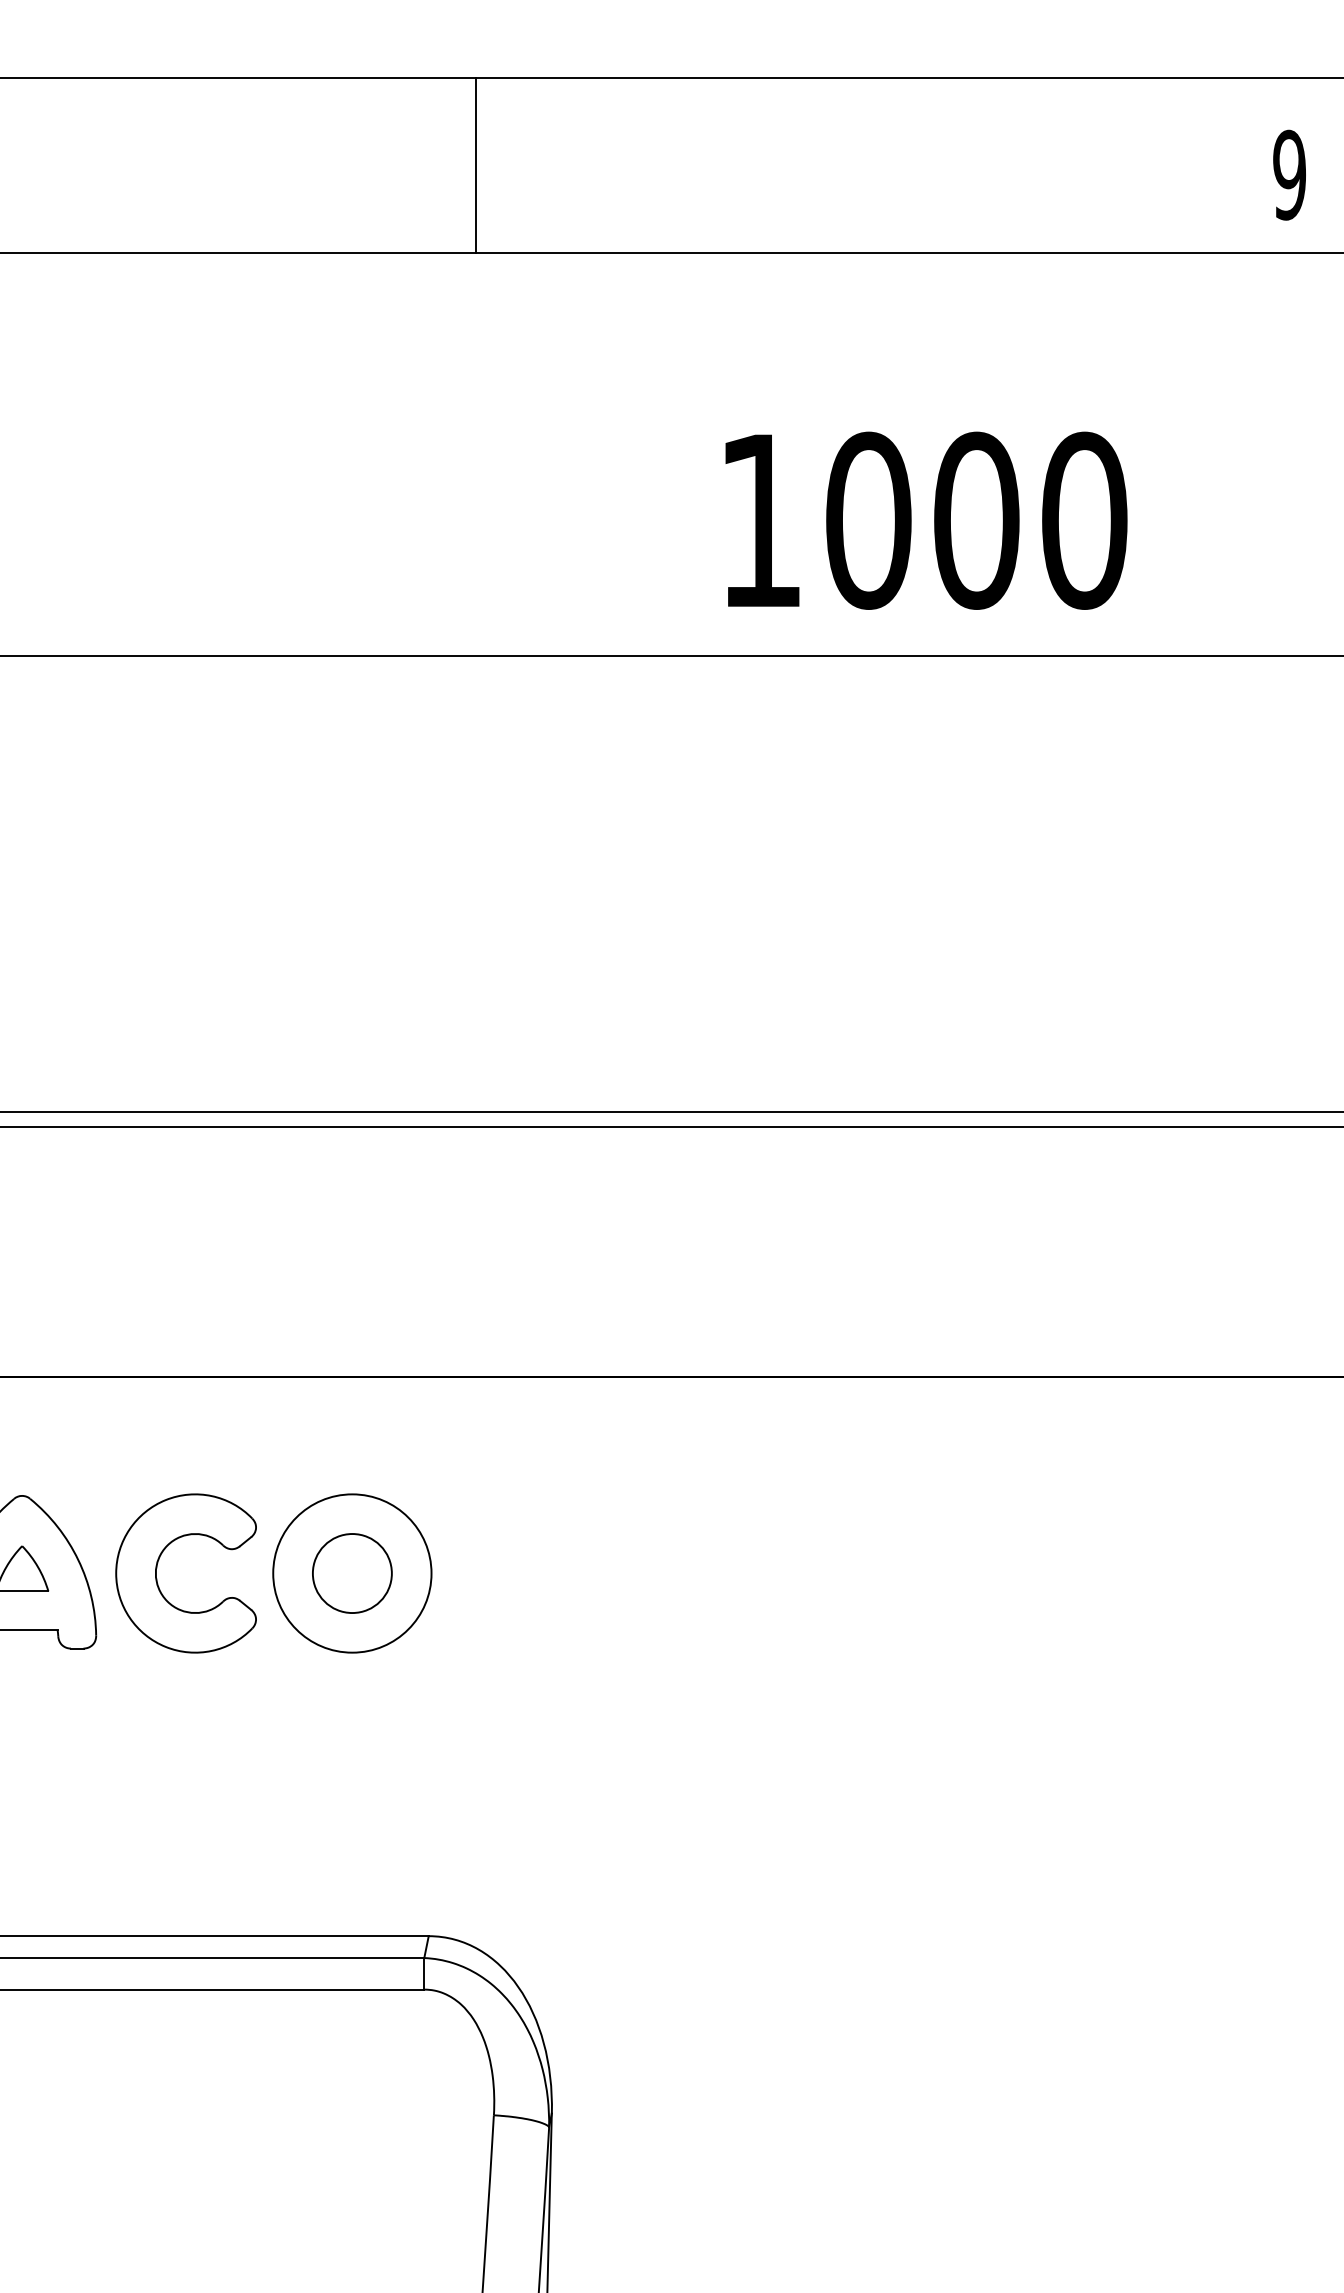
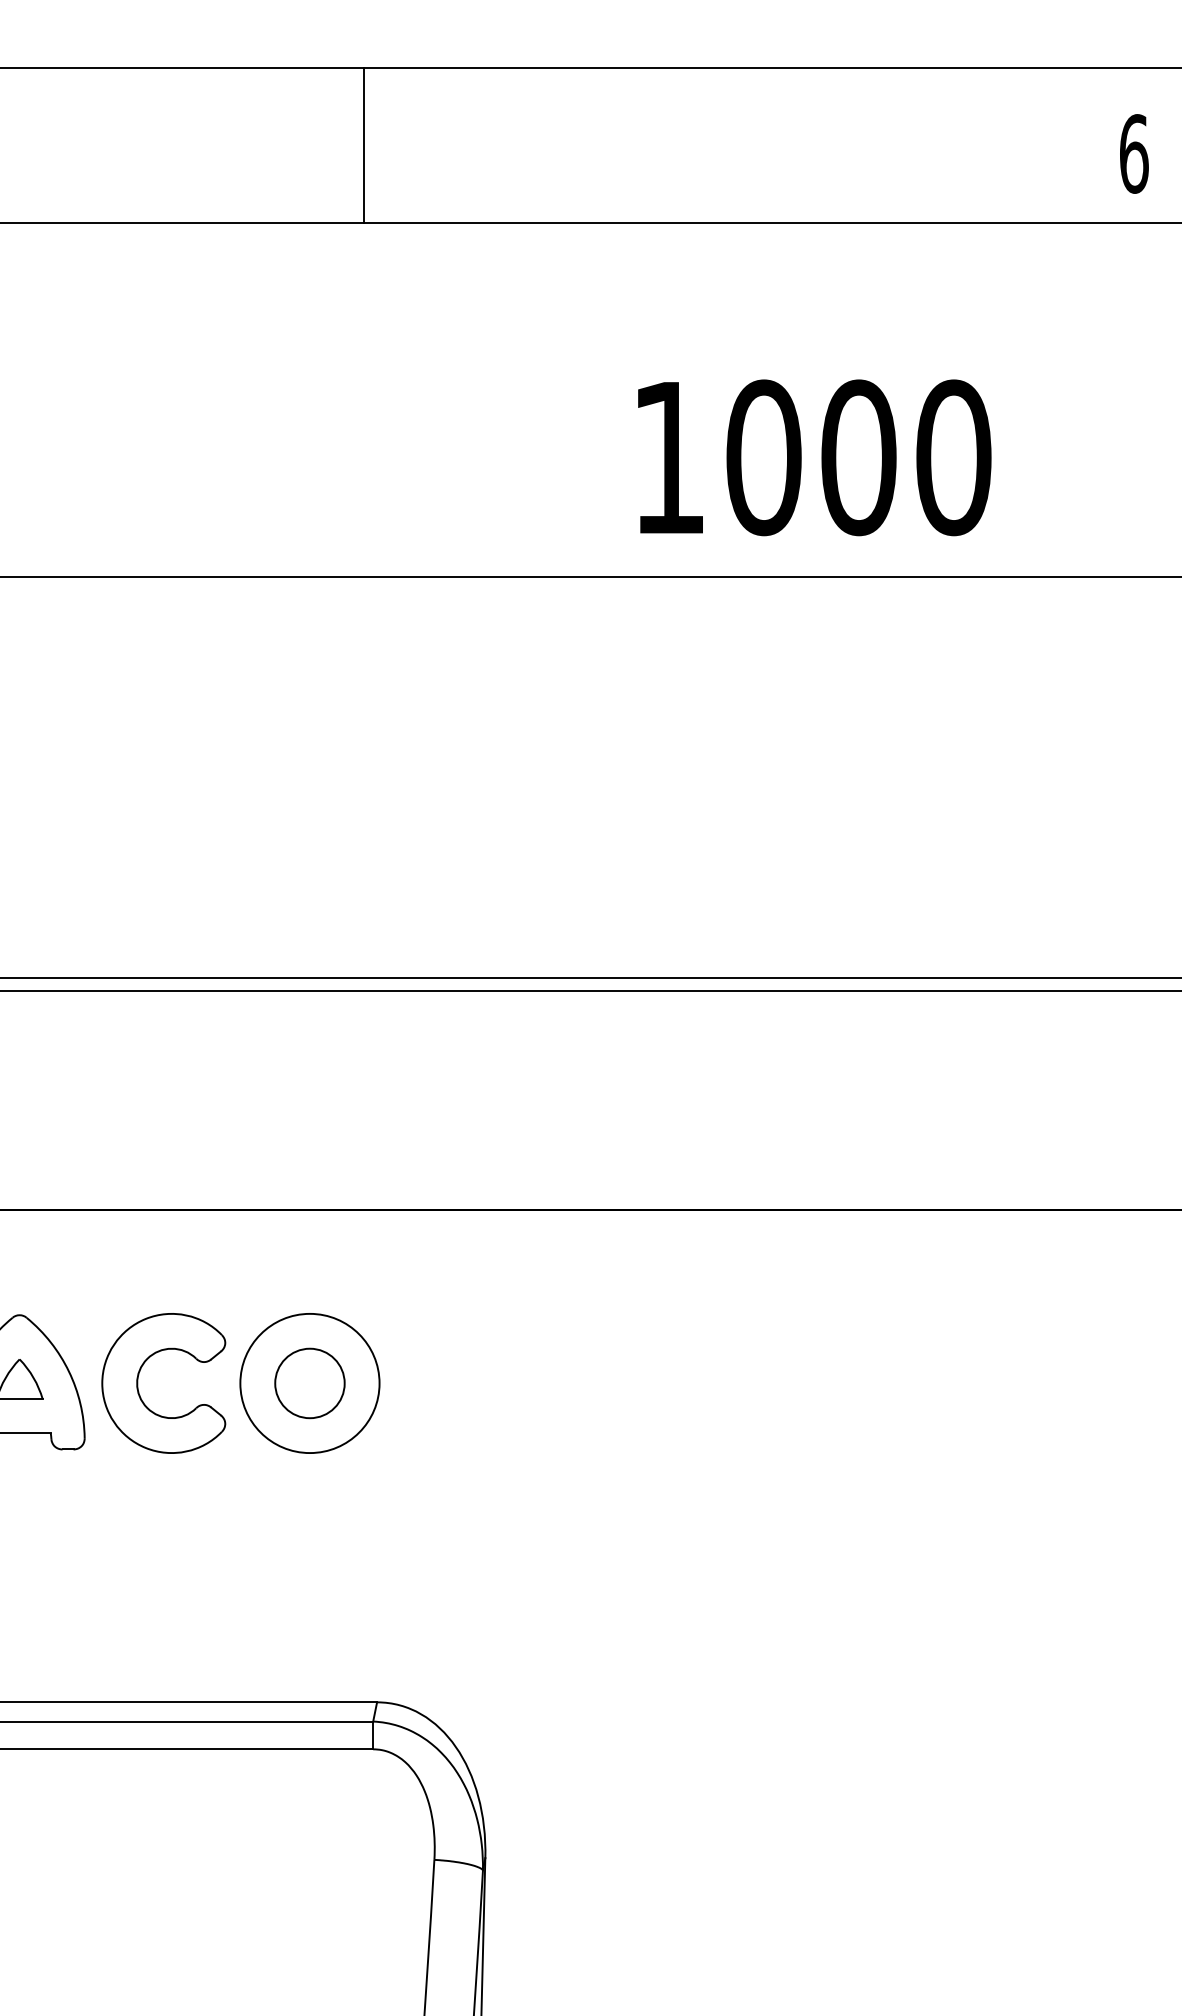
line: (475, 165) -> (363, 145), moved
text: (1288, 174) -> (1133, 153), 9 -> 6

